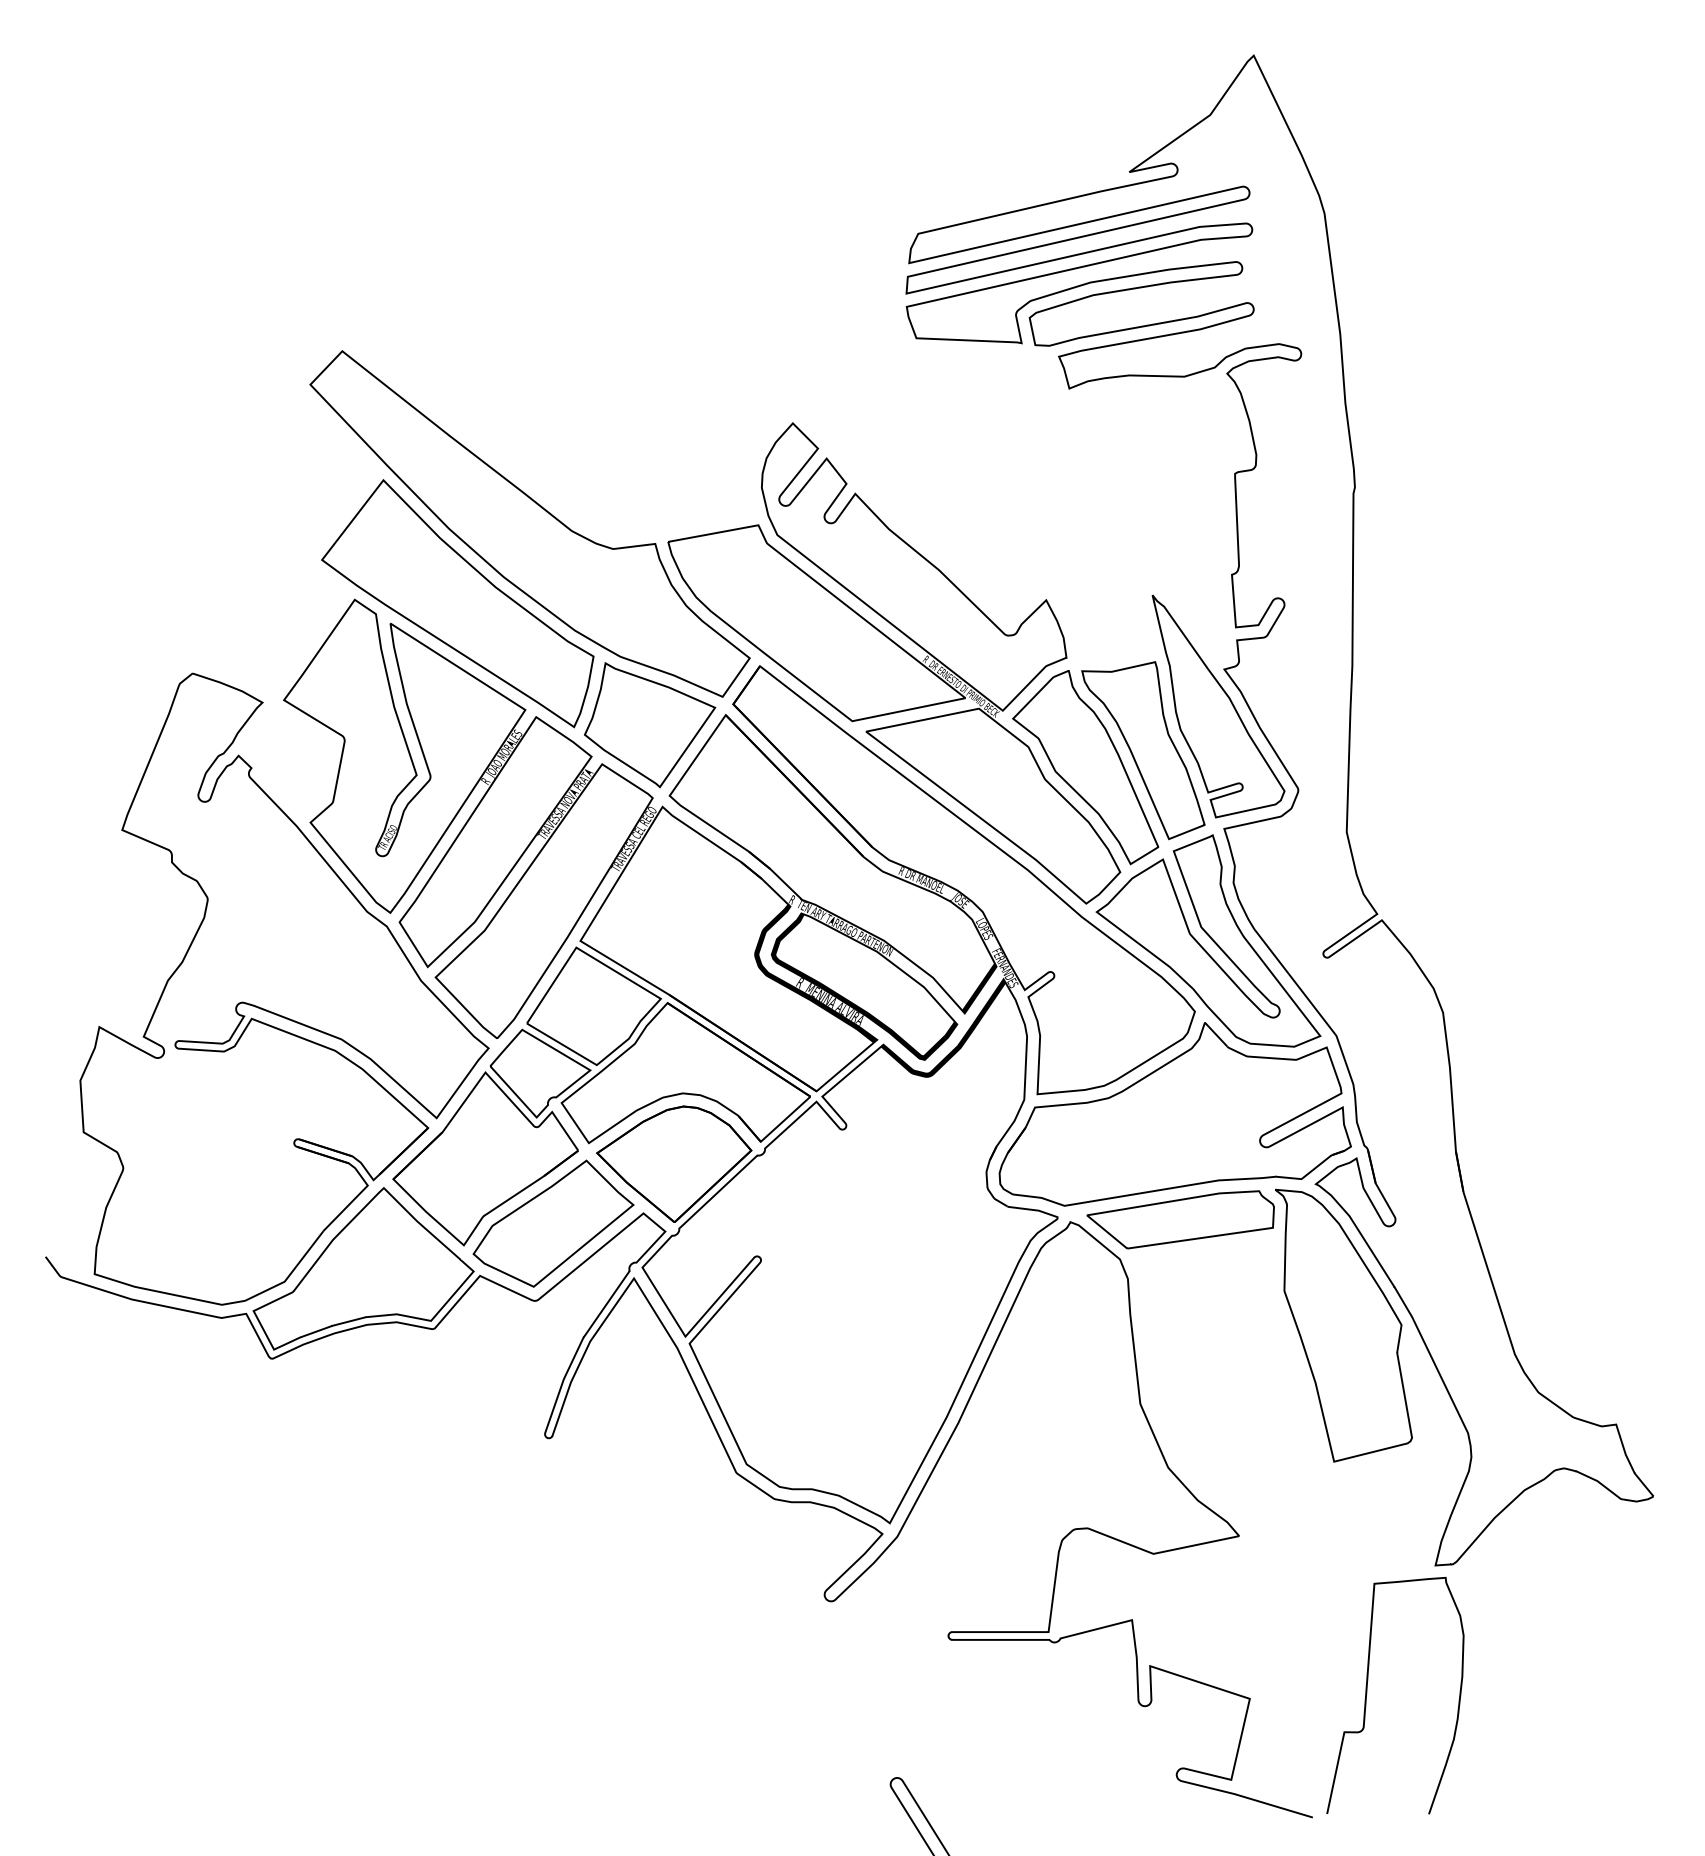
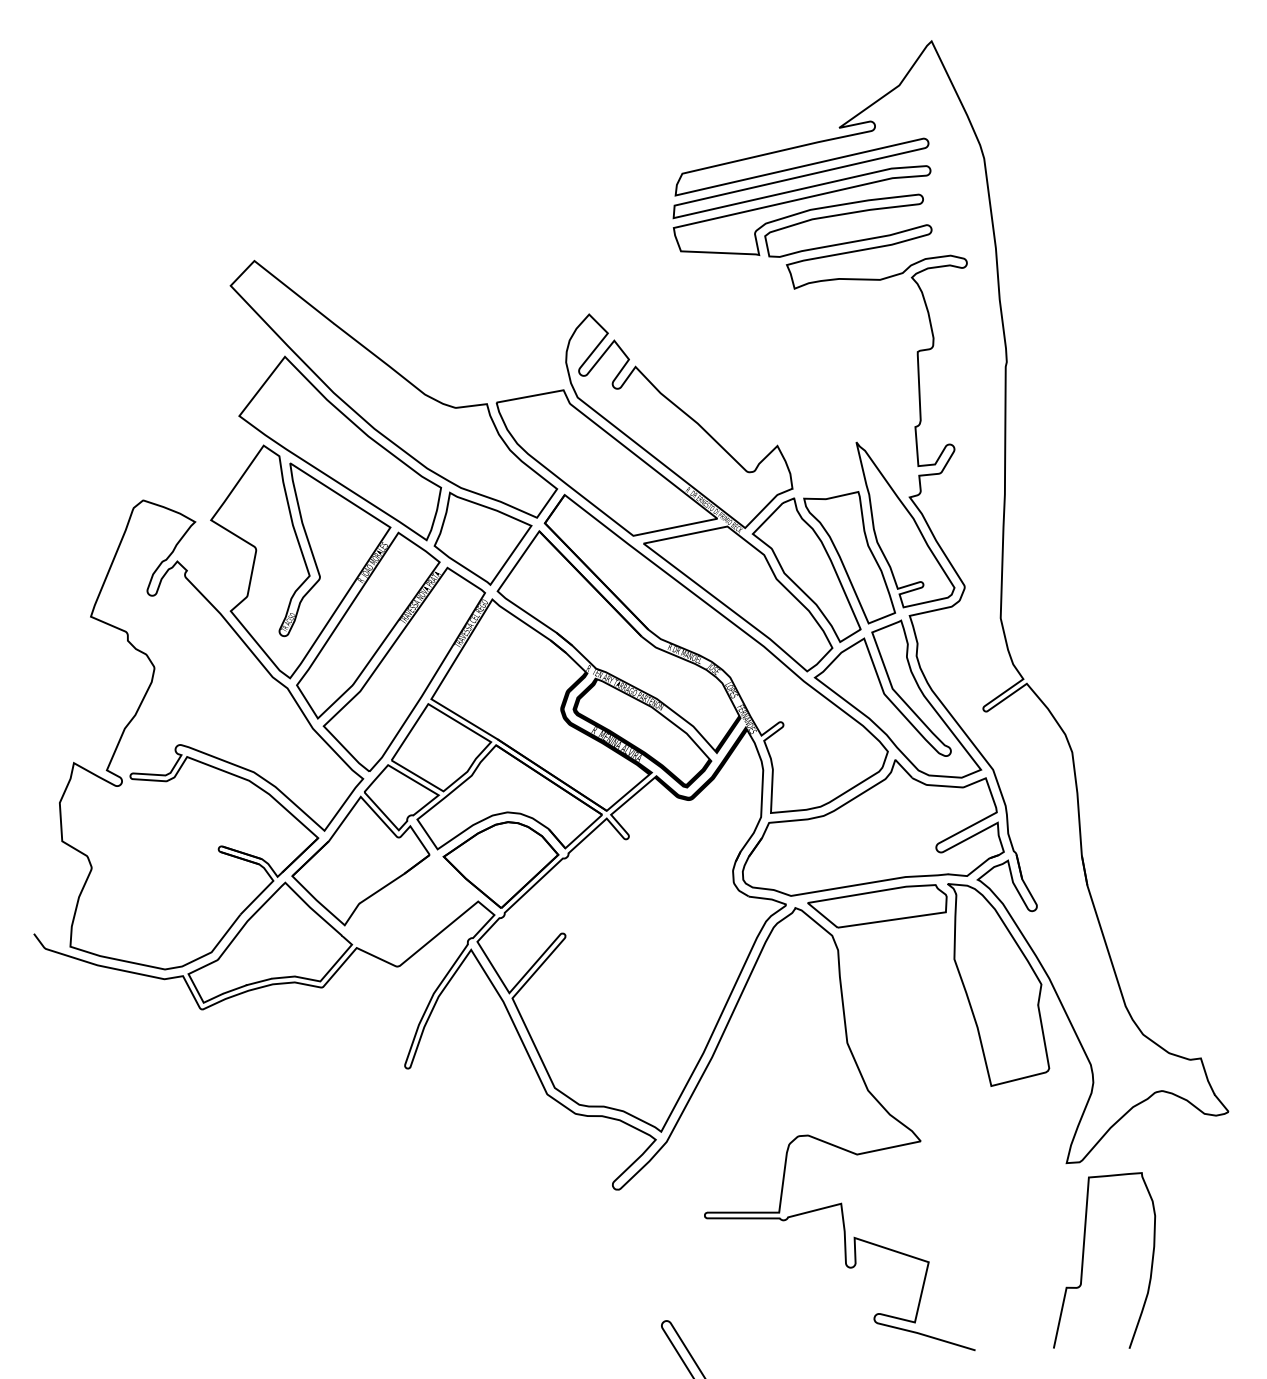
part: (553, 1223) -> (411, 909), removed
curve: (1367, 1694) -> (1083, 1259), moved

